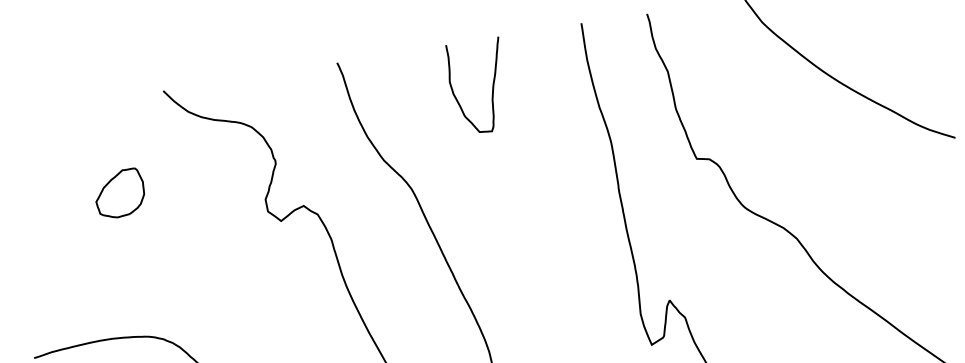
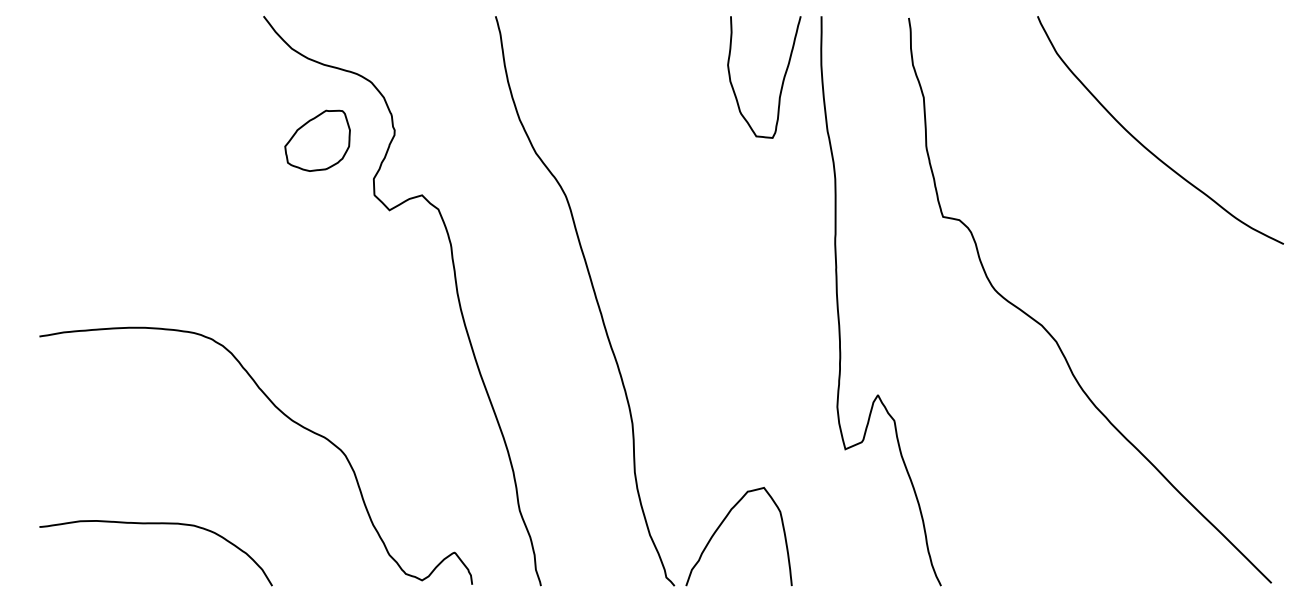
curve: (492, 87) -> (782, 80), moved
part: (119, 193) -> (317, 140), moved

